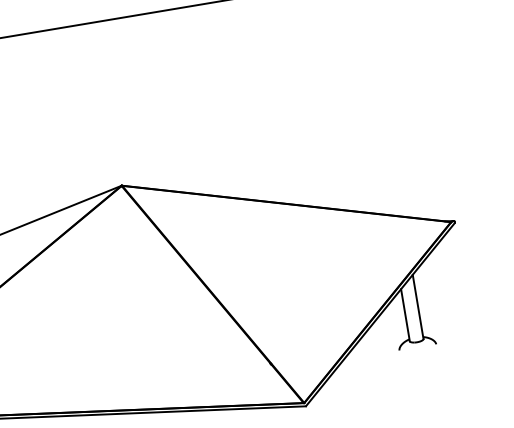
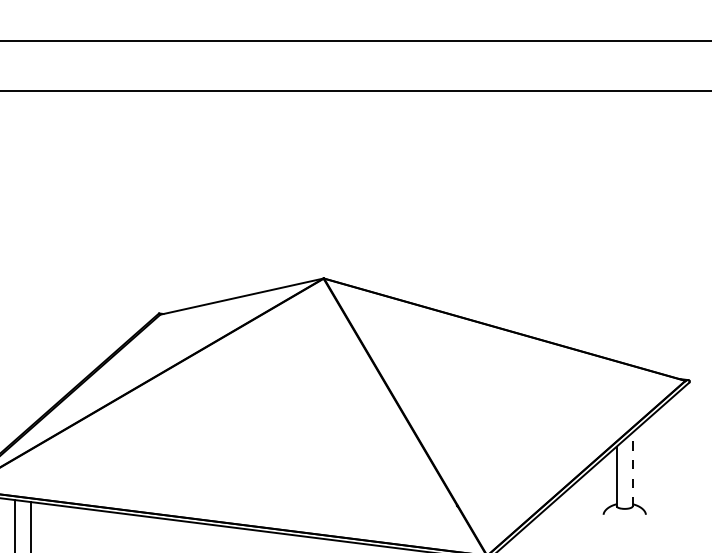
line: (418, 306) -> (632, 469), solid -> dashed

